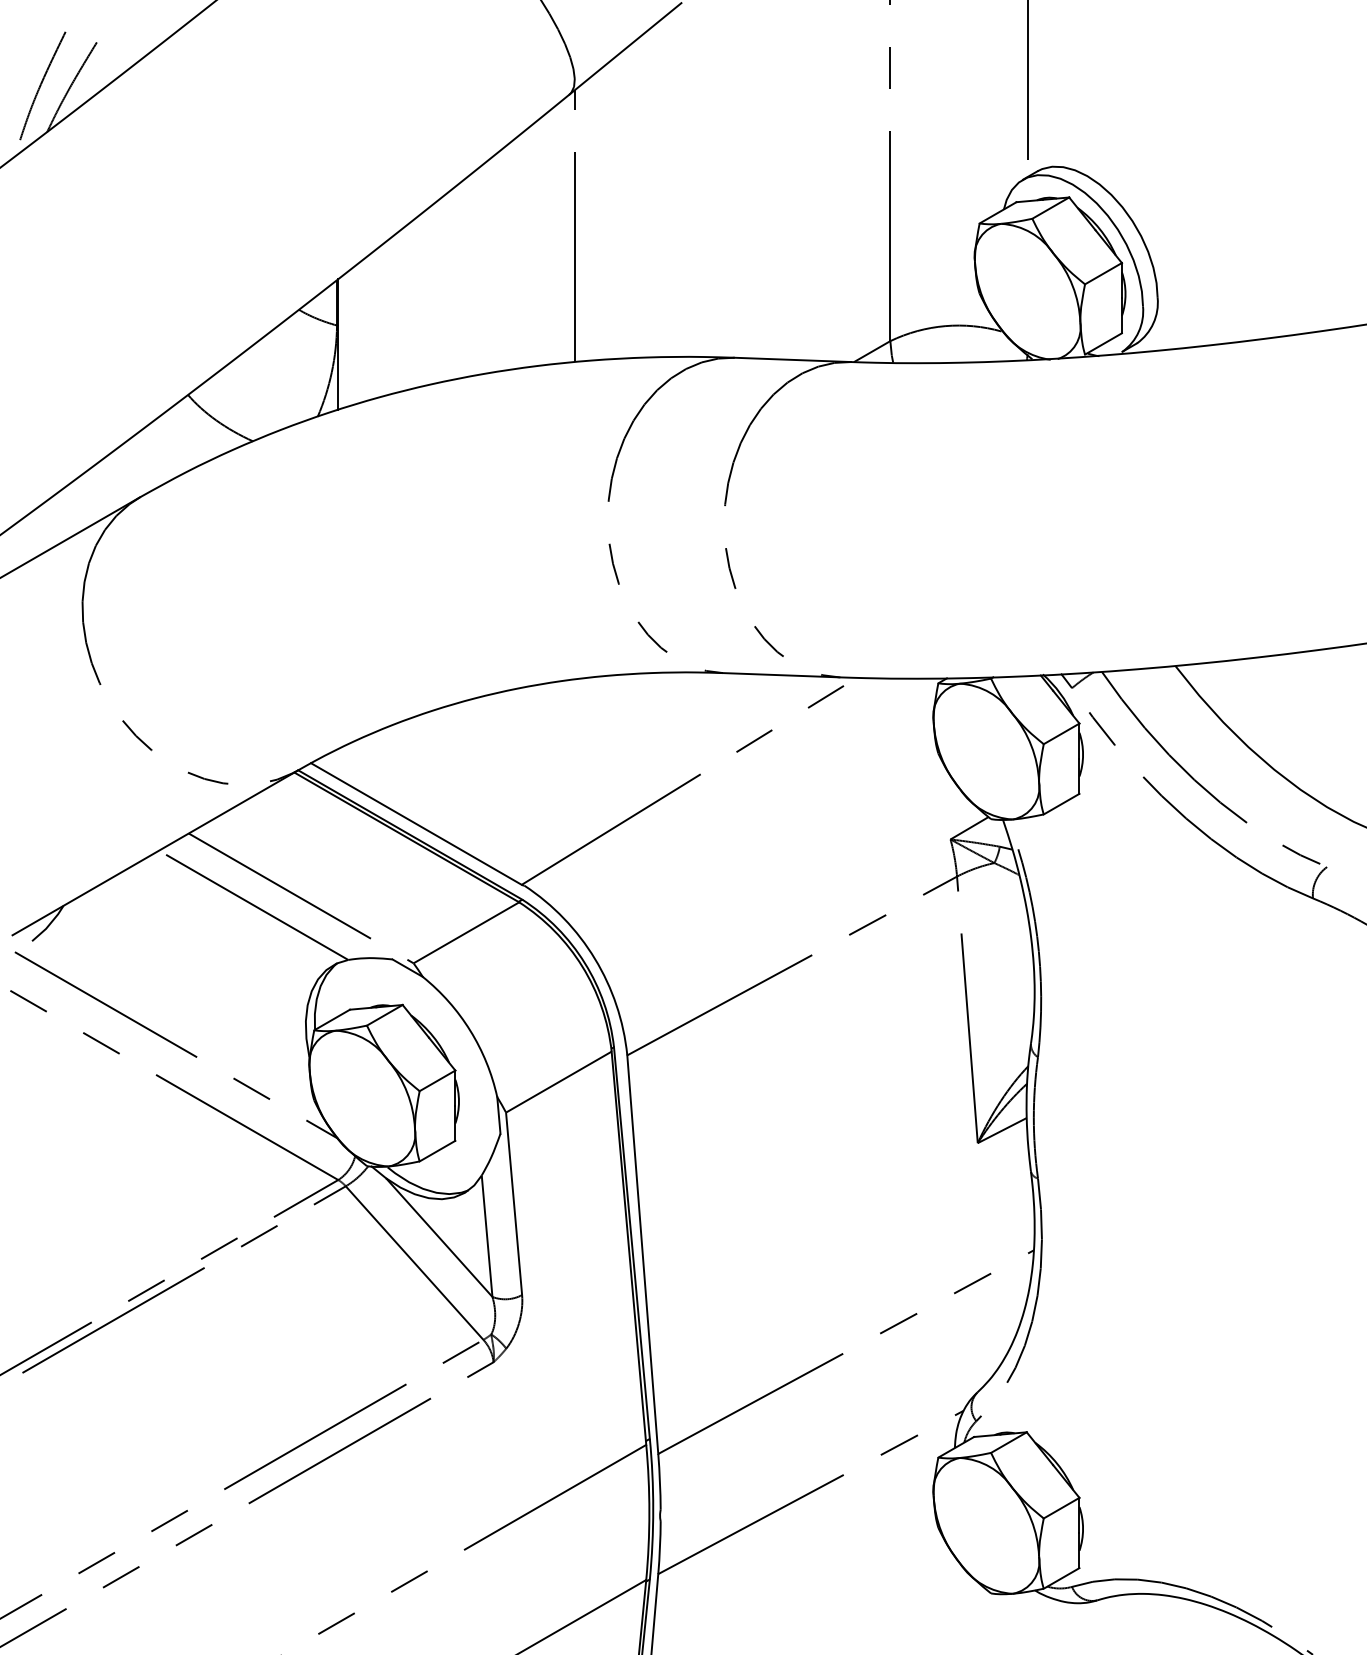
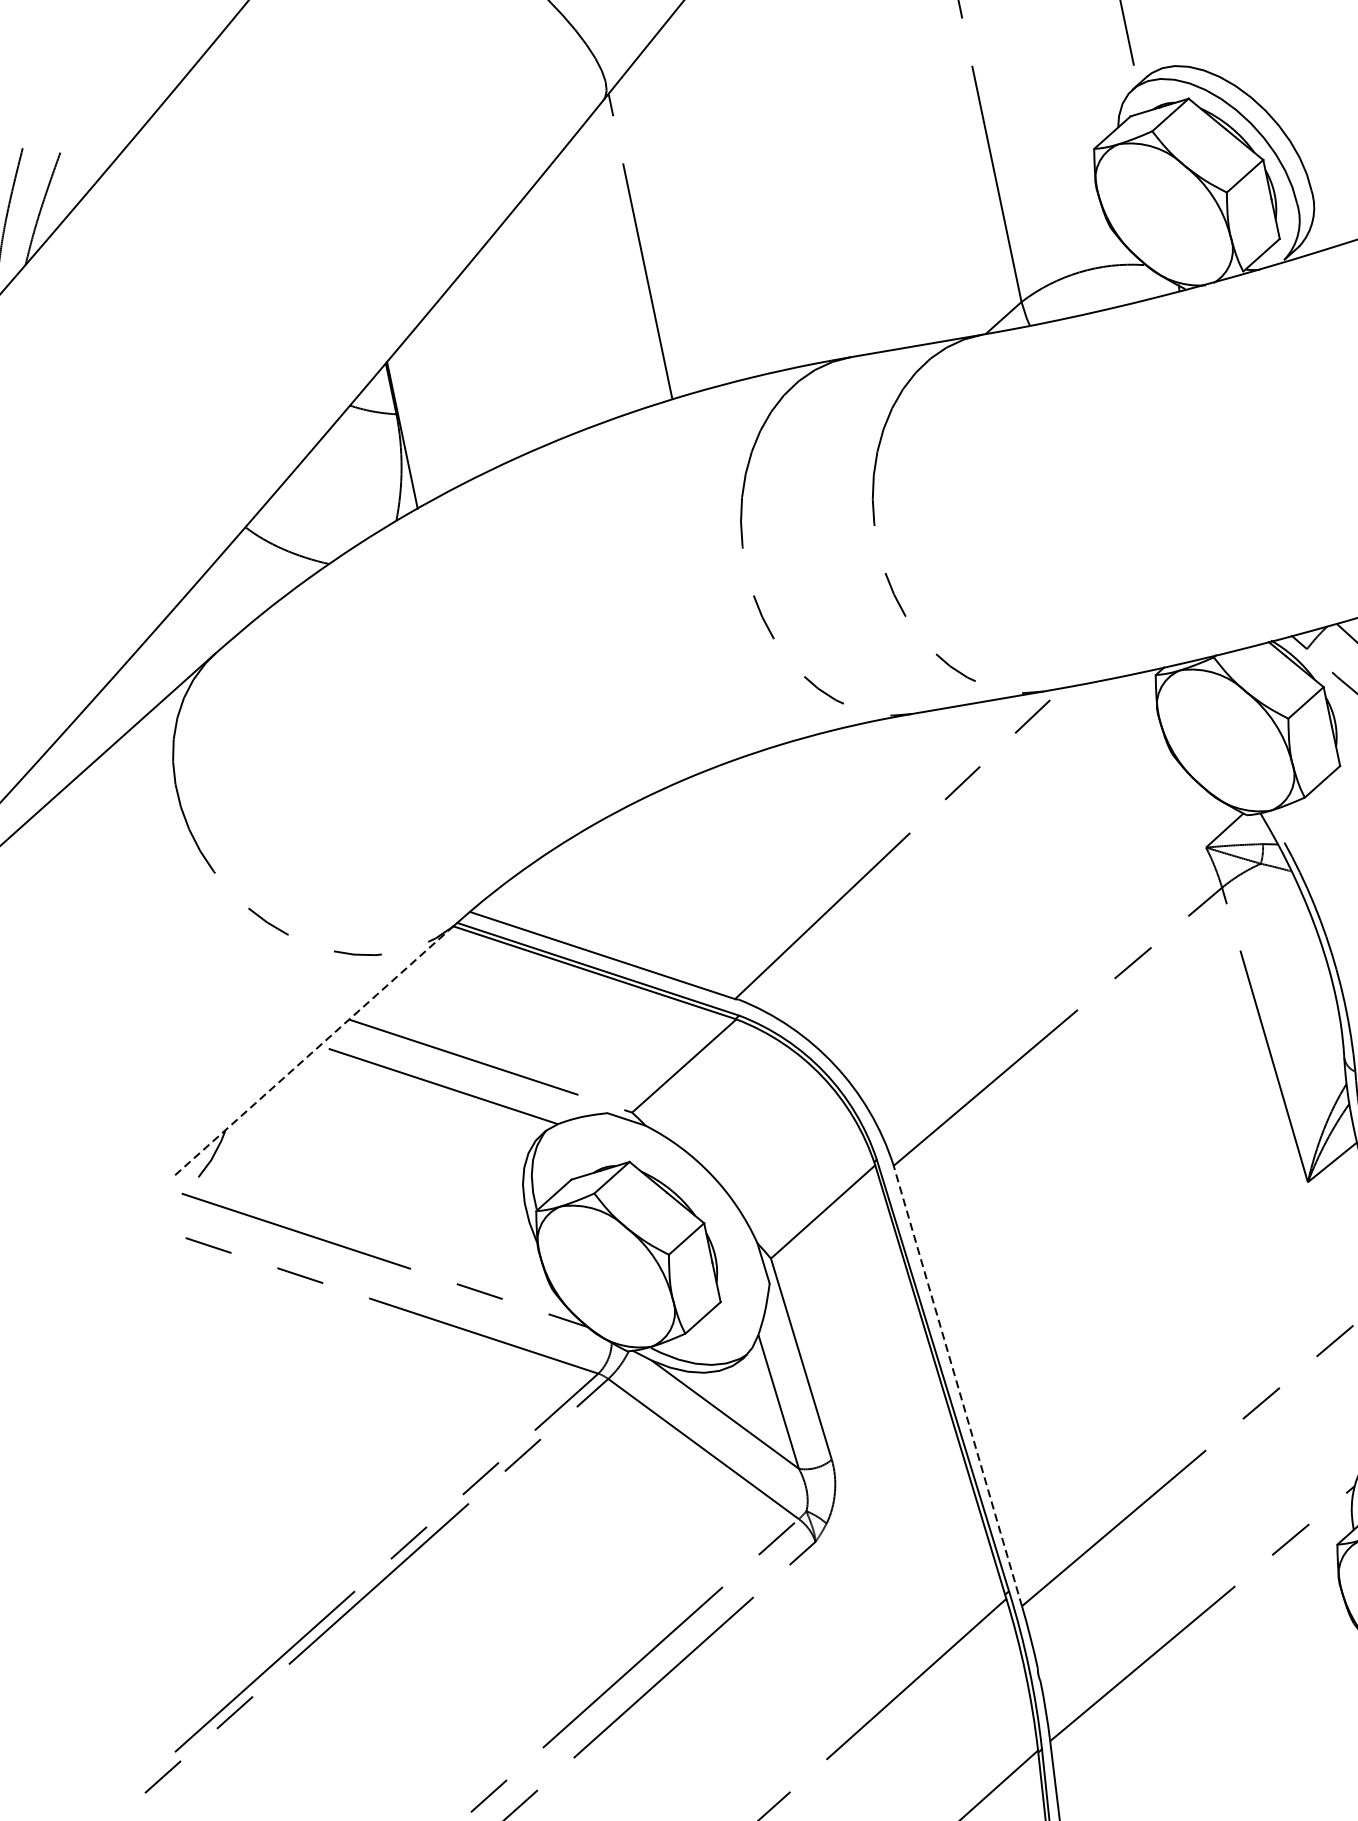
line: (155, 852) -> (316, 1048), solid -> dashed
line: (642, 1254) -> (957, 1385), solid -> dashed

